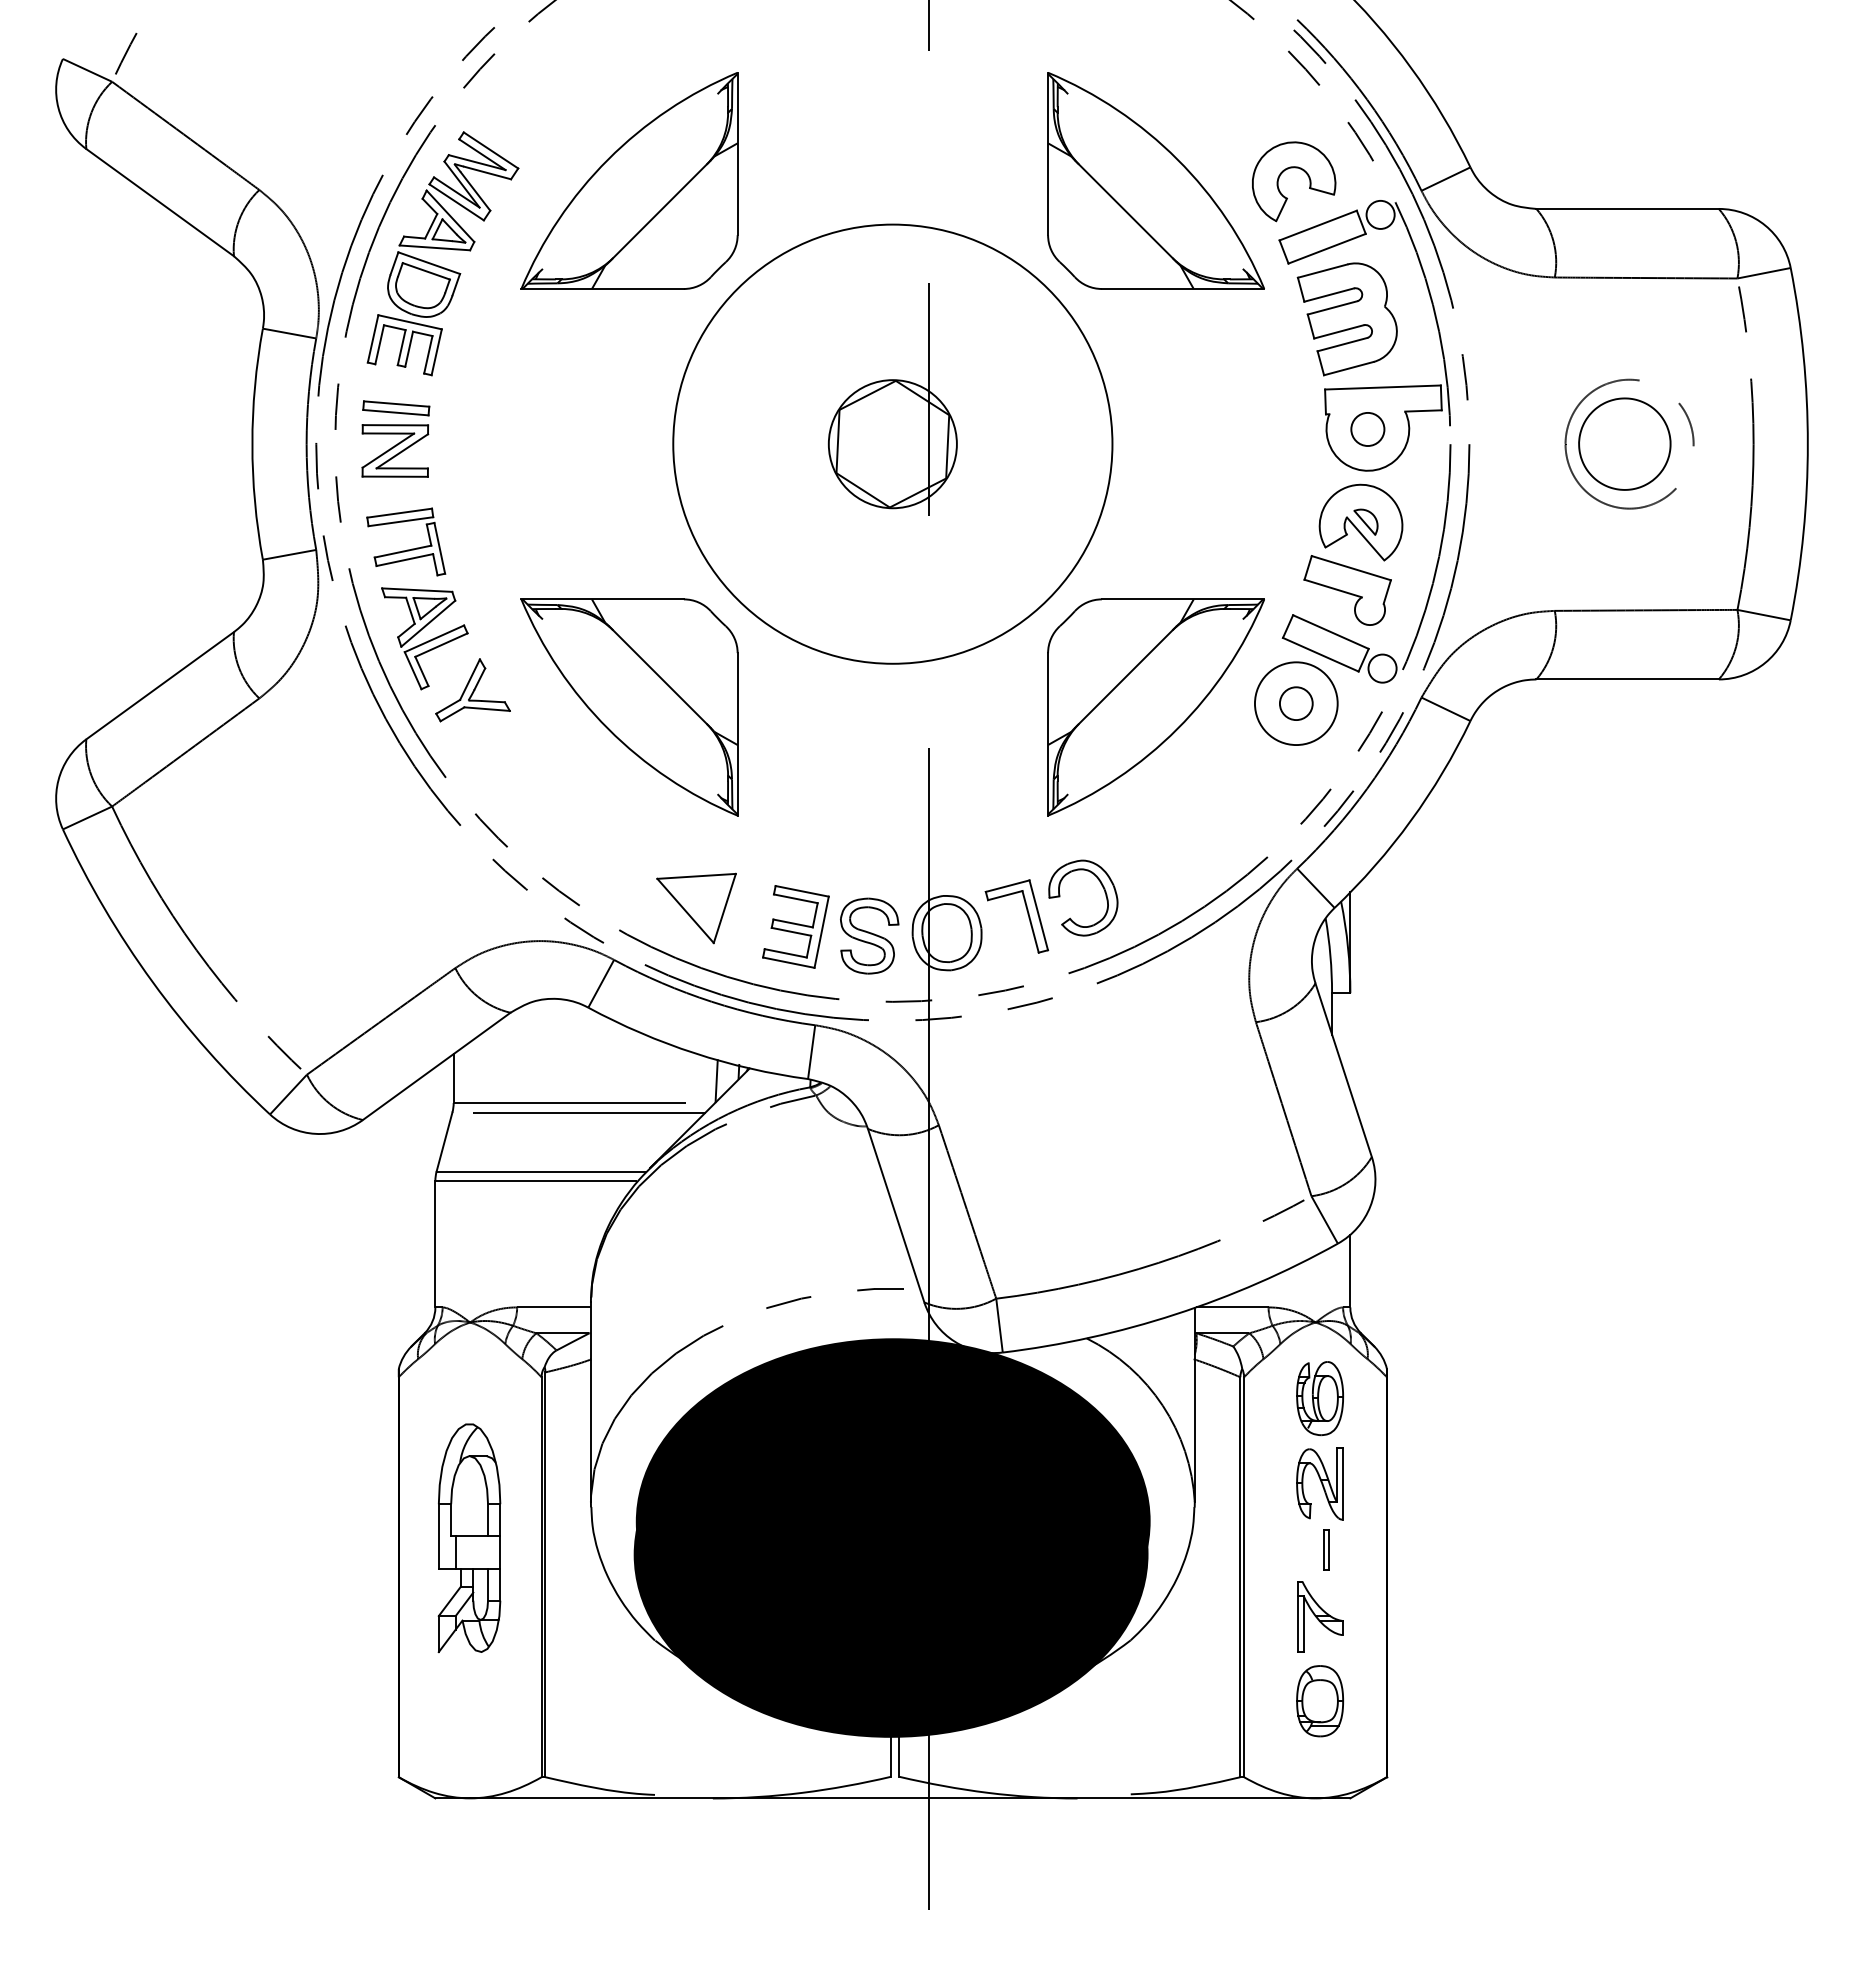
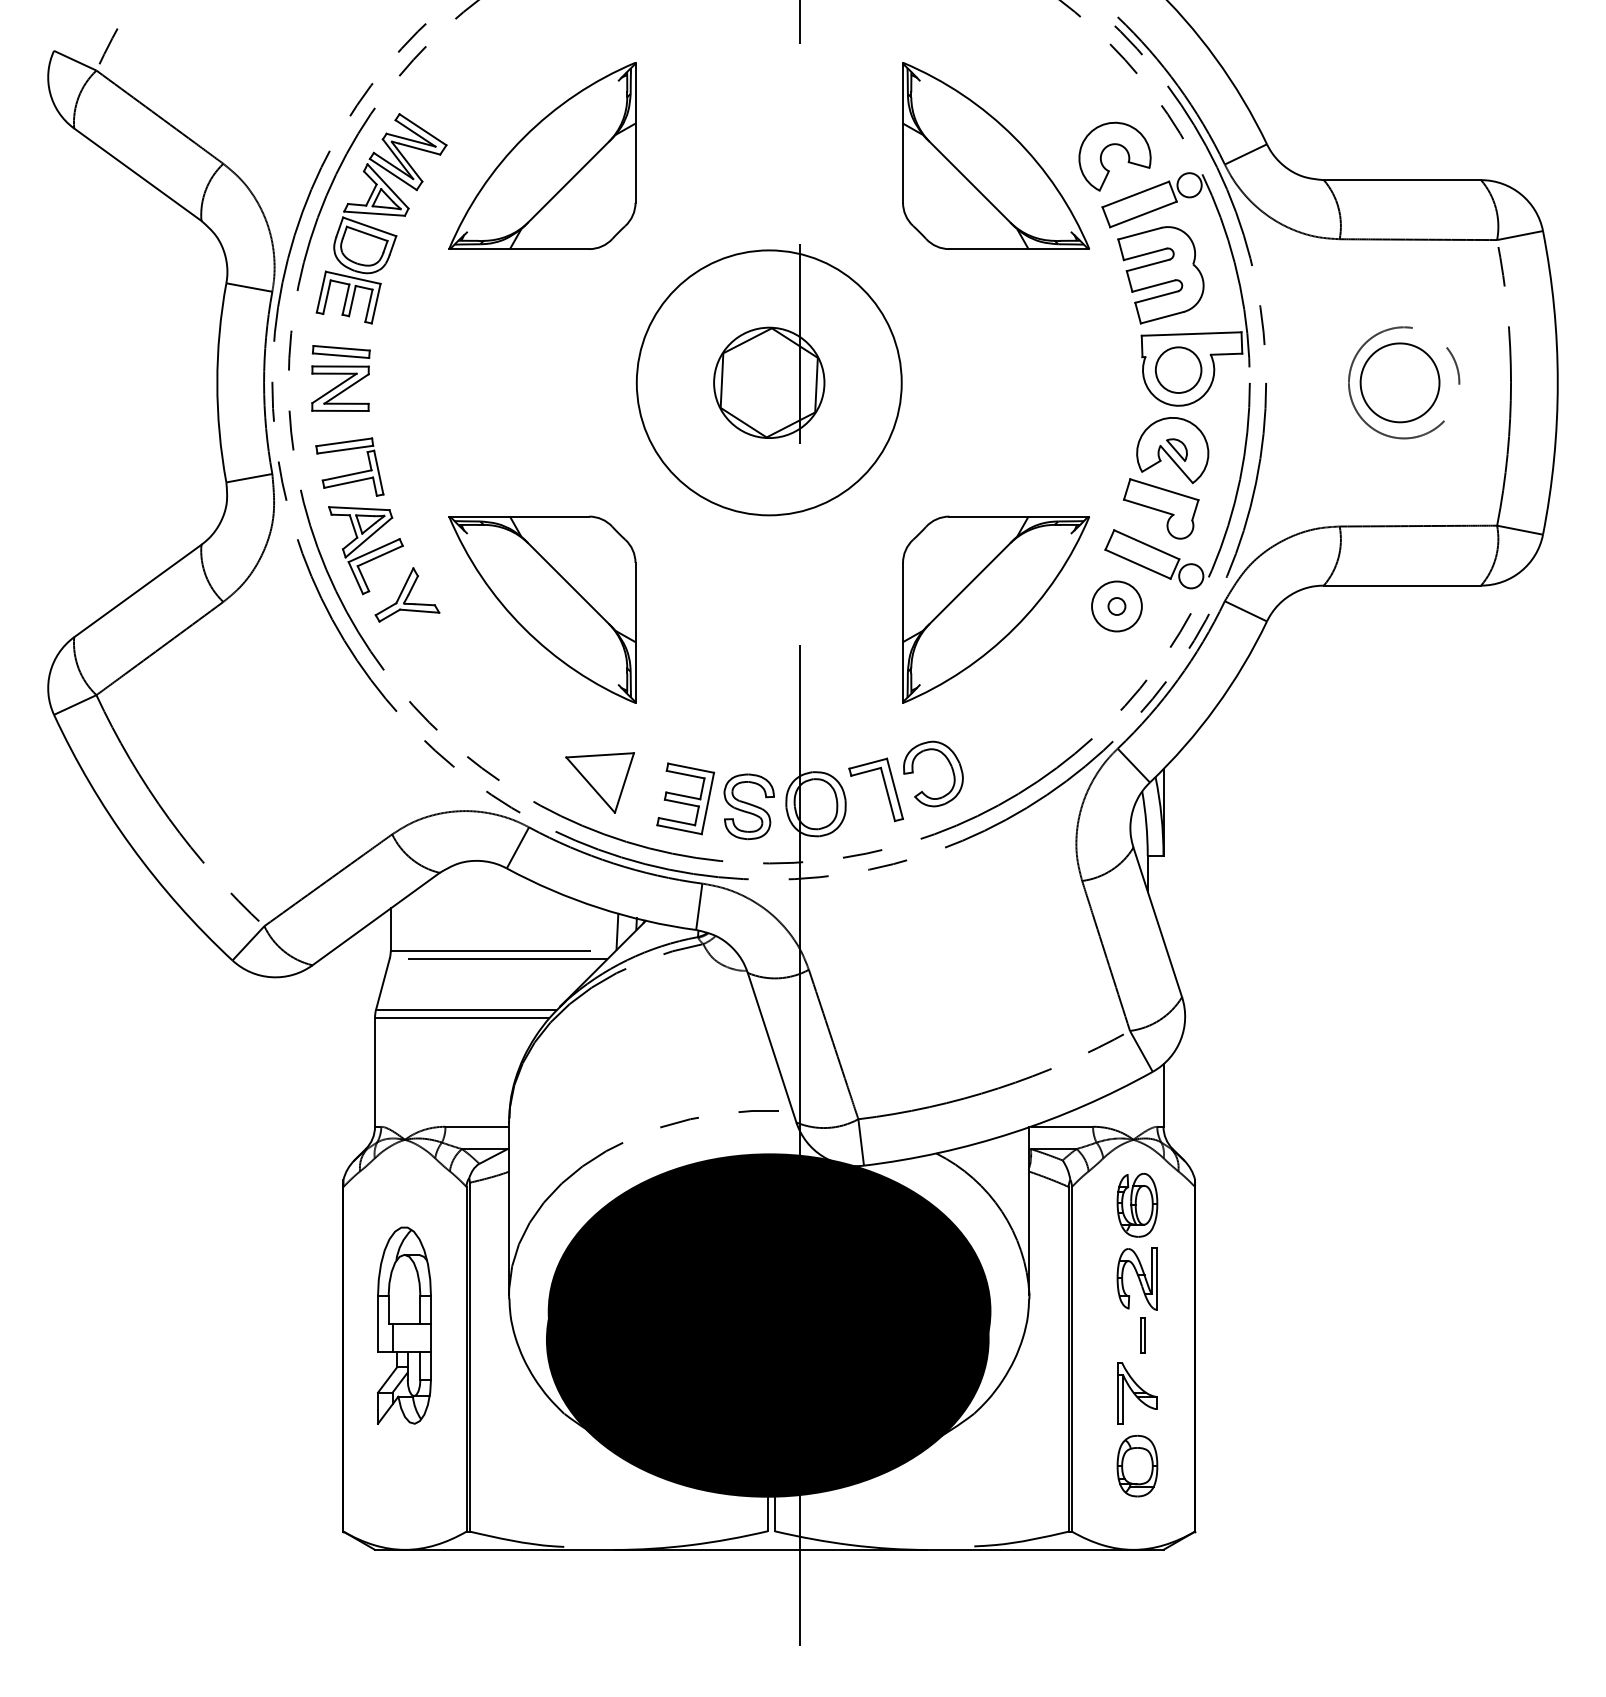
circle: (1367, 428) -> (1178, 369), size x1.6
circle: (893, 443) -> (769, 382), size x0.7
circle: (1295, 703) -> (1116, 606), size x0.6
circle: (1295, 703) -> (1116, 606), size x0.7

